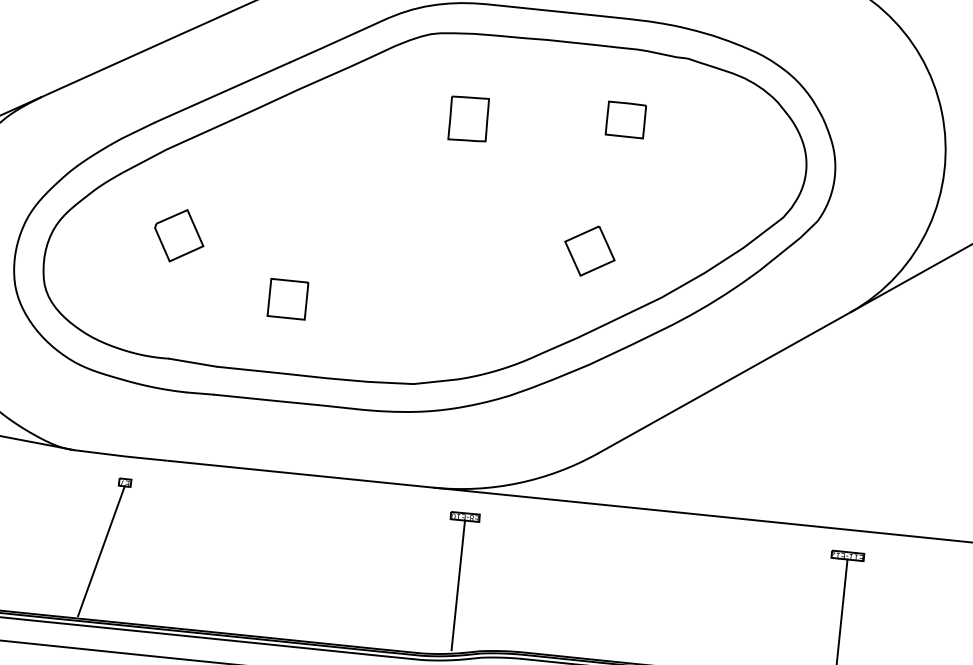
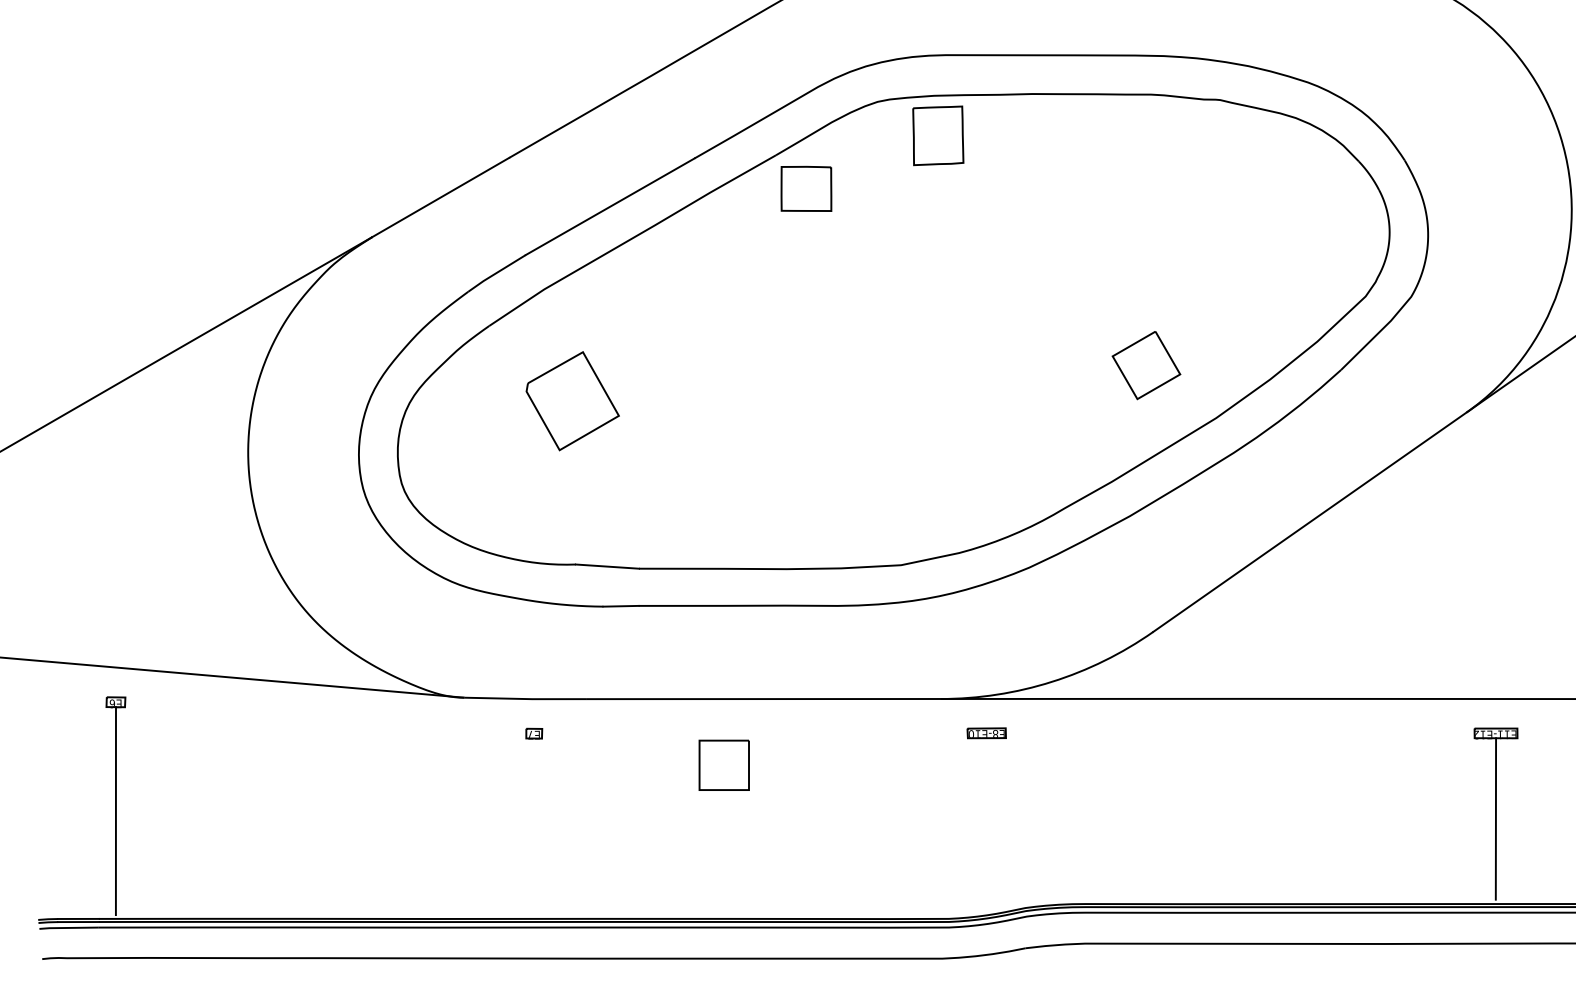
part: (468, 118) -> (938, 135), moved
part: (626, 119) -> (806, 188), moved
part: (179, 235) -> (572, 401), size x1.4
part: (589, 251) -> (1146, 365), moved
part: (287, 298) -> (723, 764), moved
line: (101, 550) -> (512, 826), removed
line: (458, 585) -> (986, 824), removed

